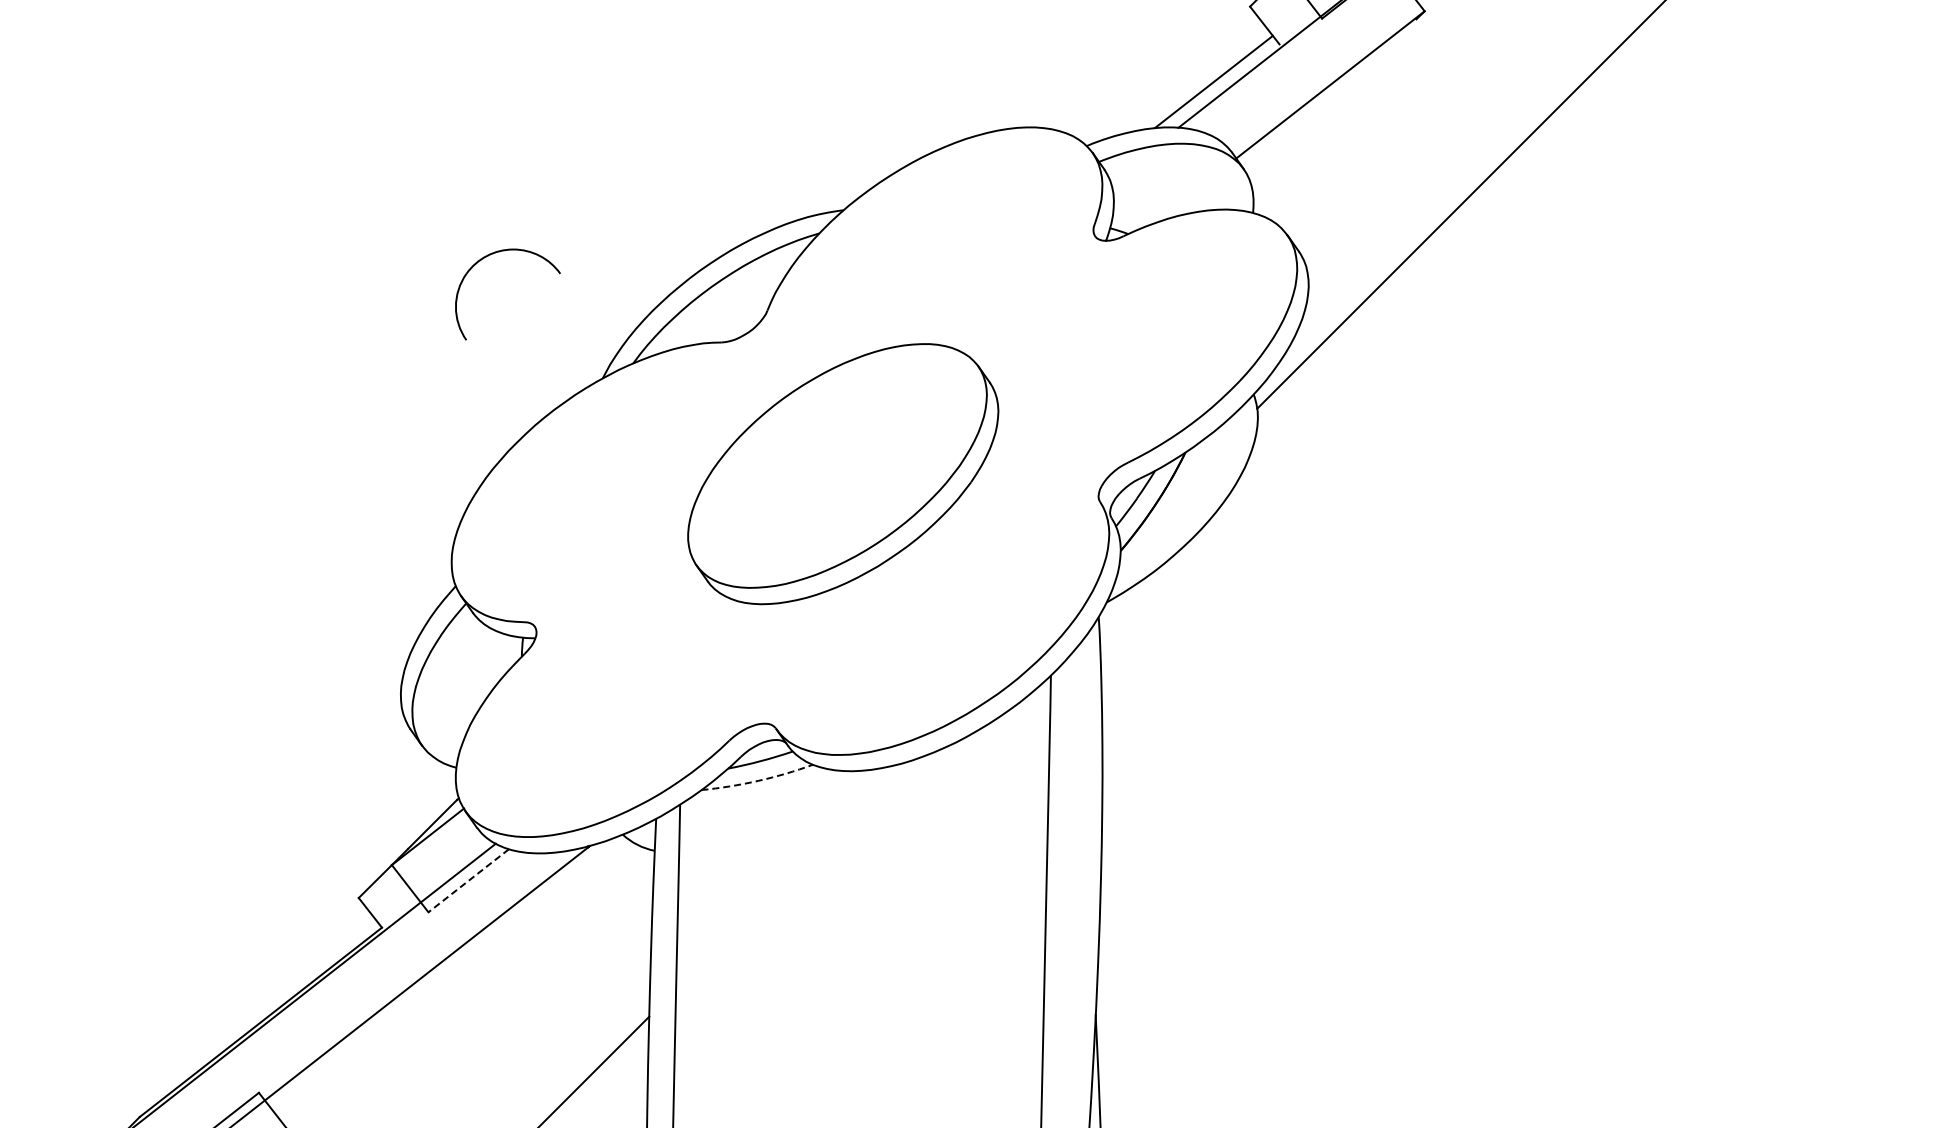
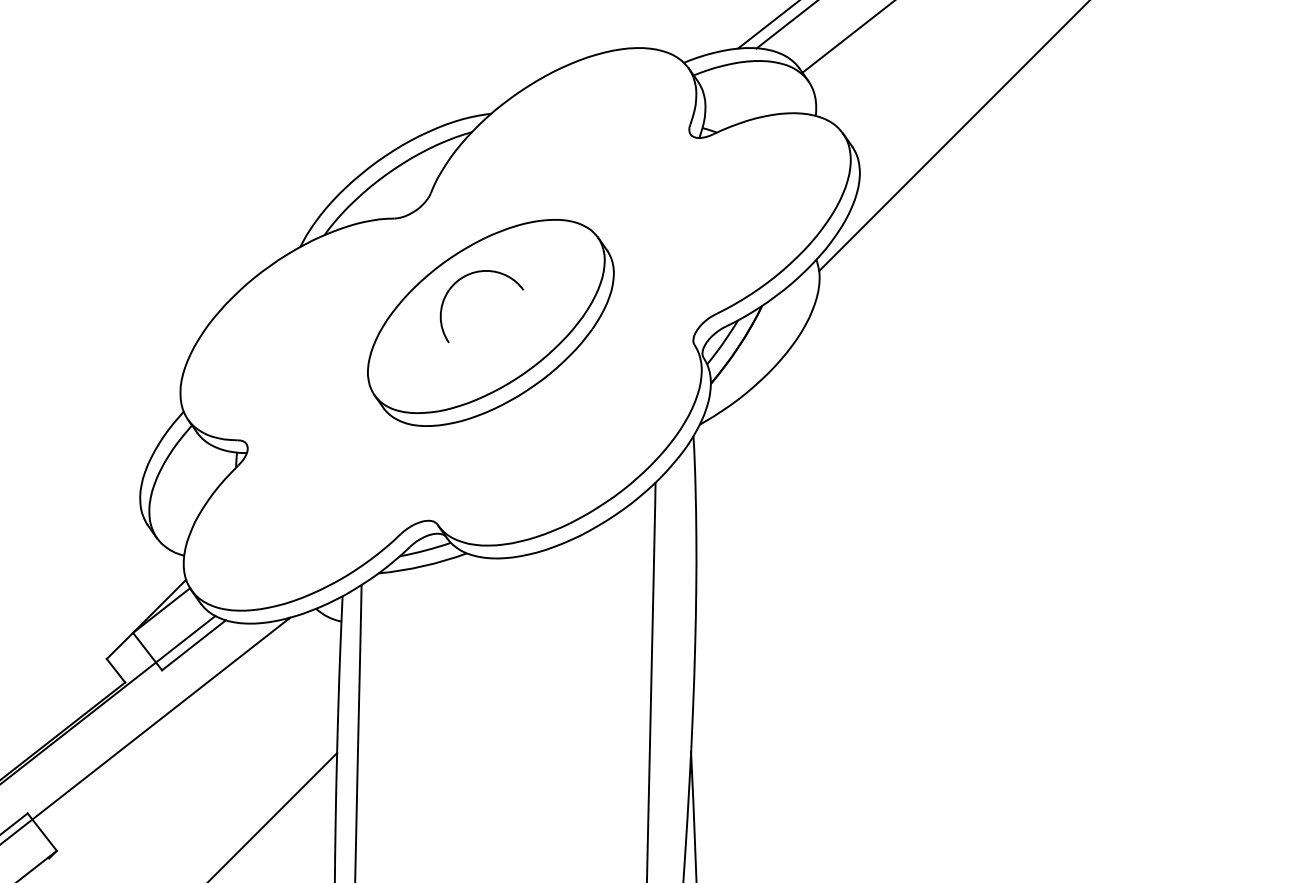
part: (493, 254) -> (470, 274), moved
arc: (758, 780) -> (423, 565), dashed -> solid
line: (468, 881) -> (193, 645), dashed -> solid

